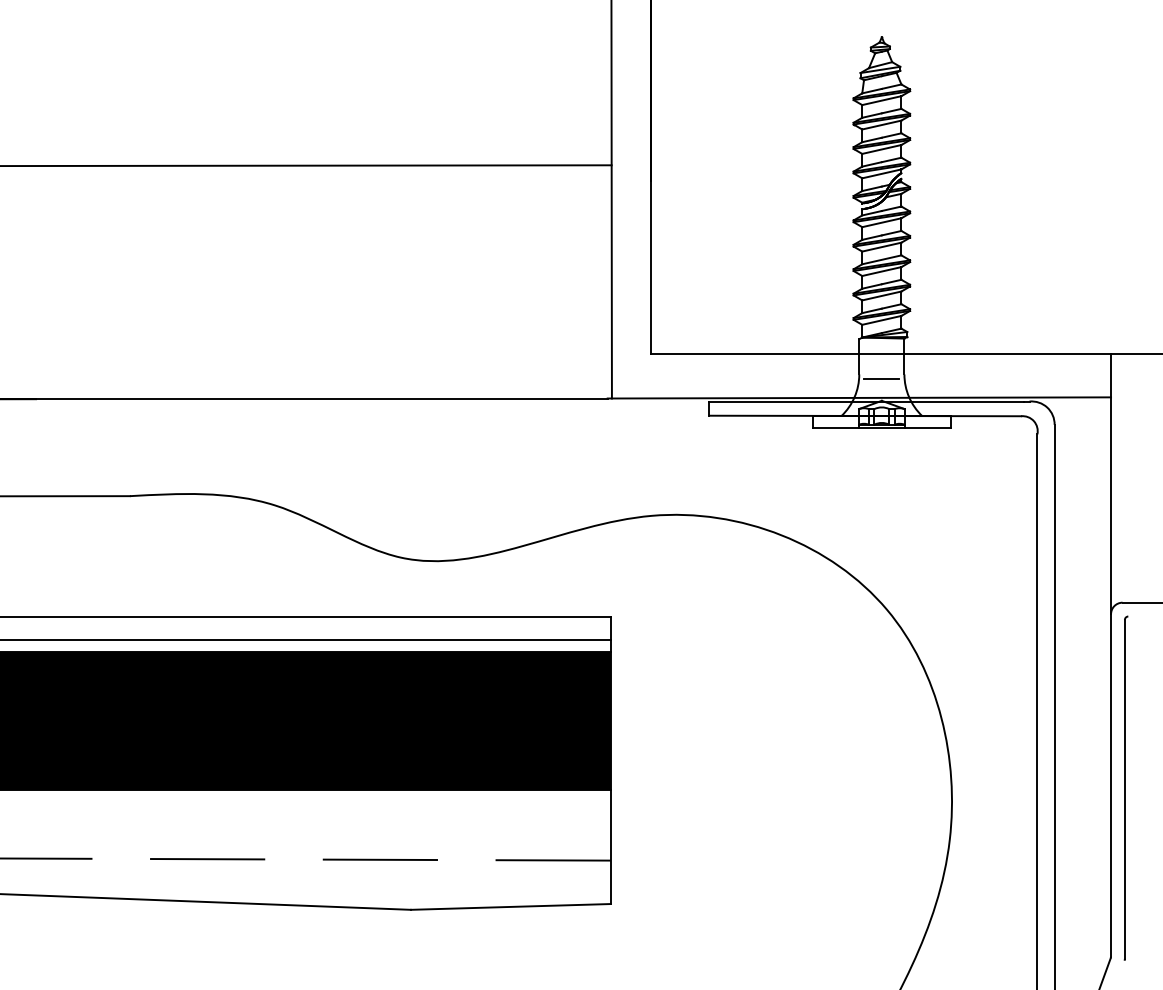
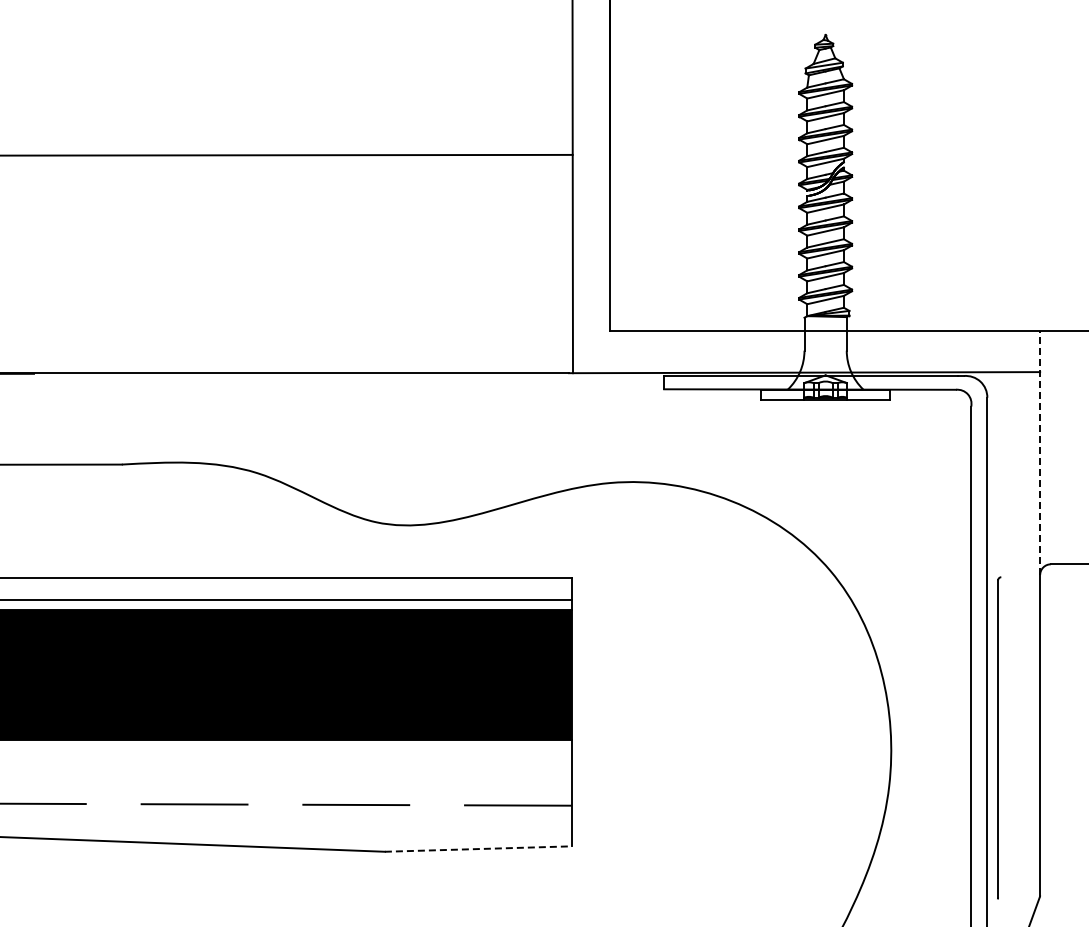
line: (881, 379) -> (825, 355), removed
line: (1111, 484) -> (1040, 453), solid -> dashed
part: (1126, 787) -> (999, 737), moved
line: (510, 907) -> (478, 849), solid -> dashed

